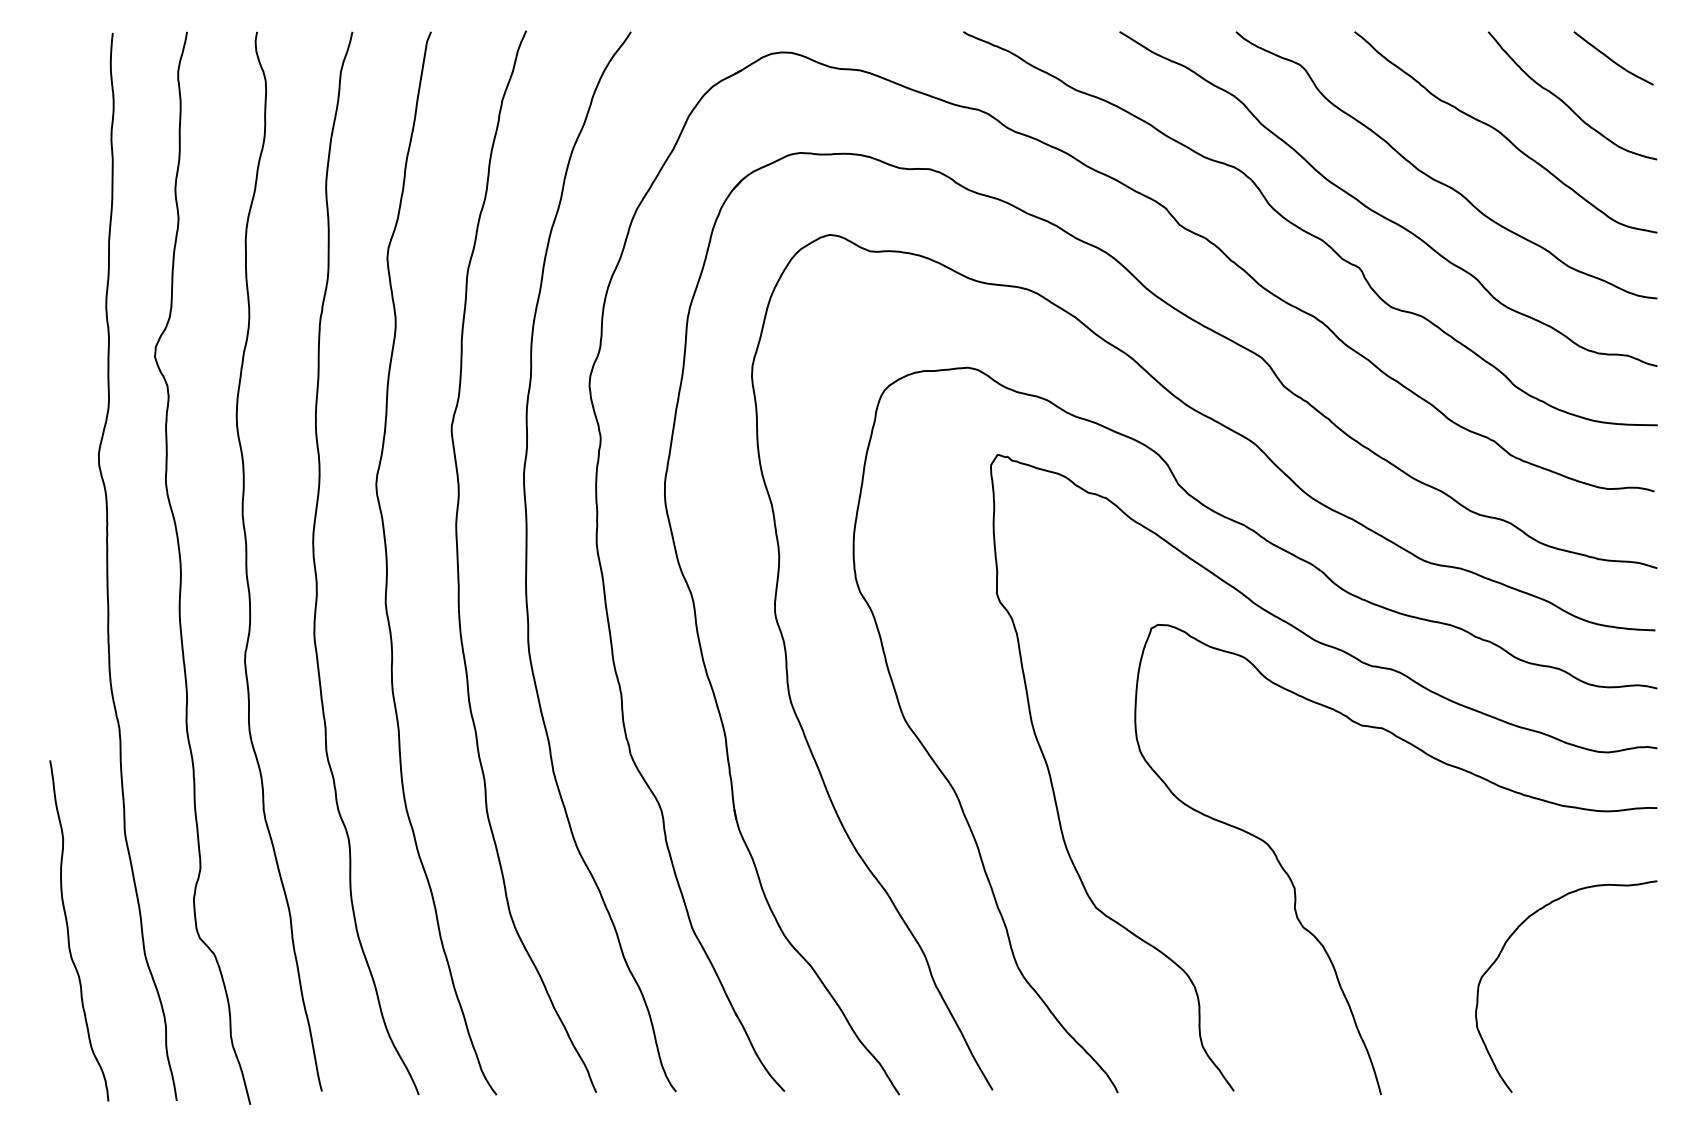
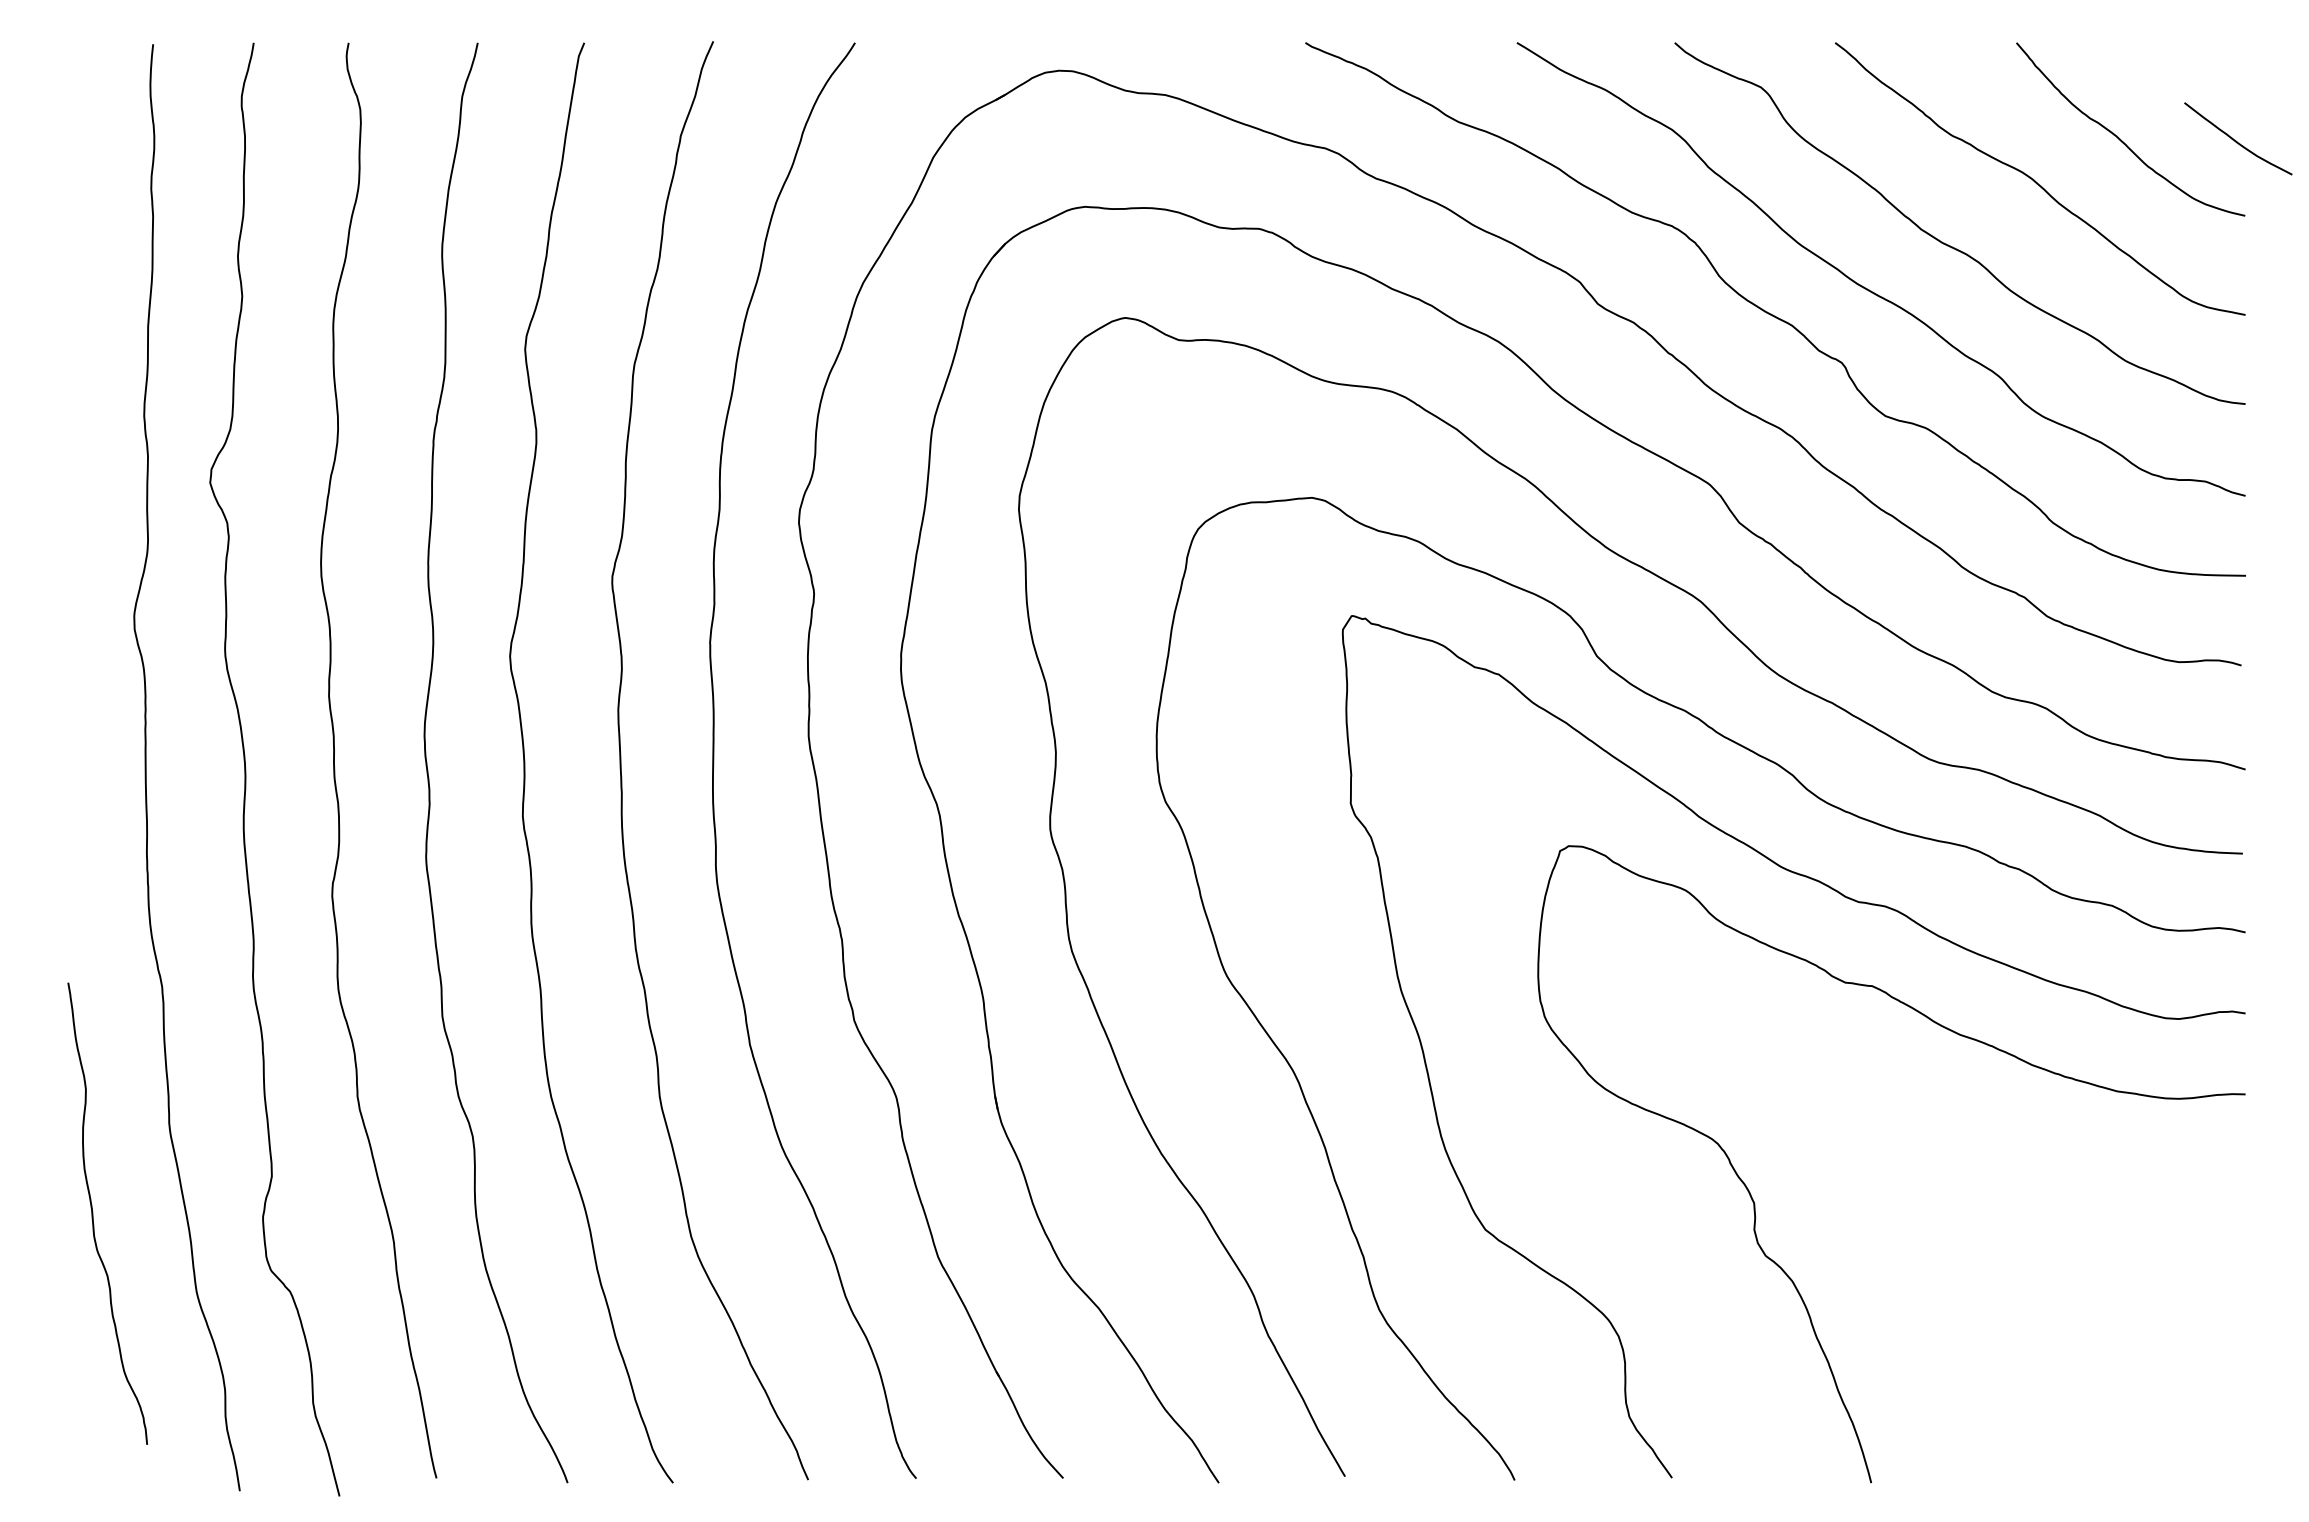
curve: (1612, 59) -> (2236, 140), moved
curve: (68, 930) -> (93, 1213), moved
curve: (1503, 949) -> (2036, 1286), removed

